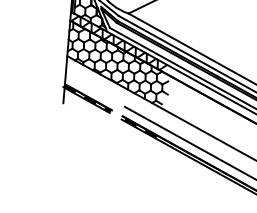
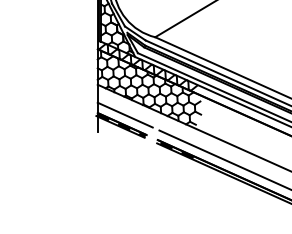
line: (91, 88) -> (124, 114), added

